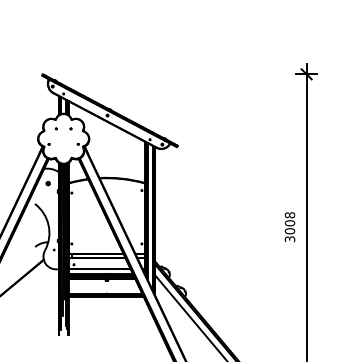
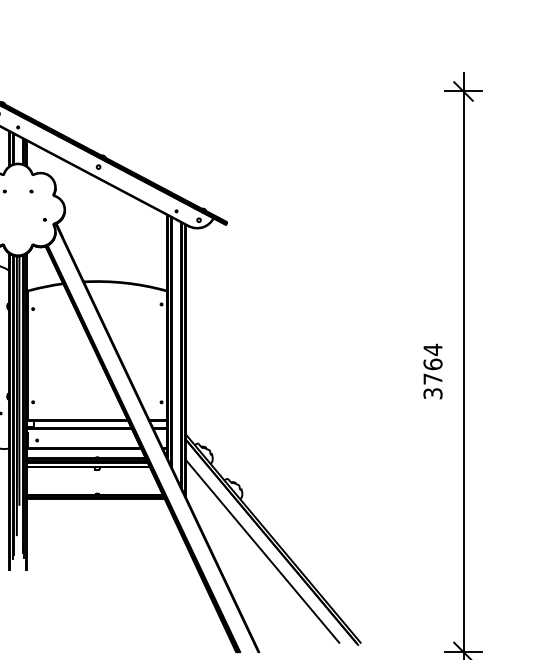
text: (289, 223) -> (432, 364), 3008 -> 3764

